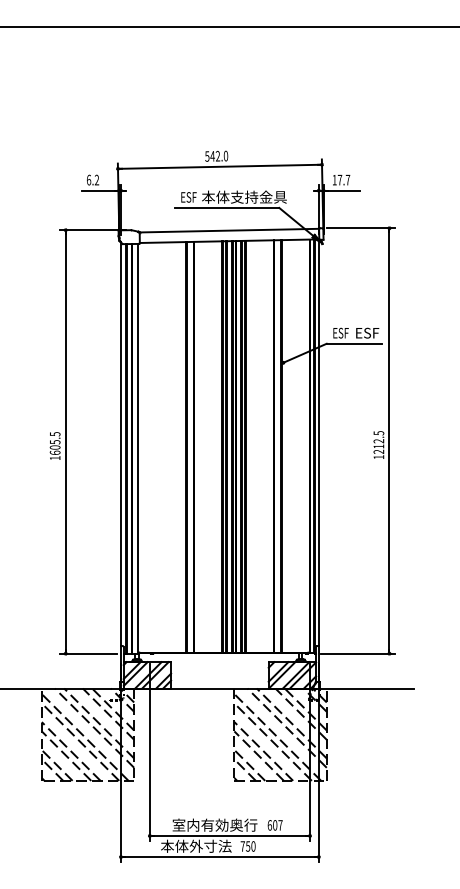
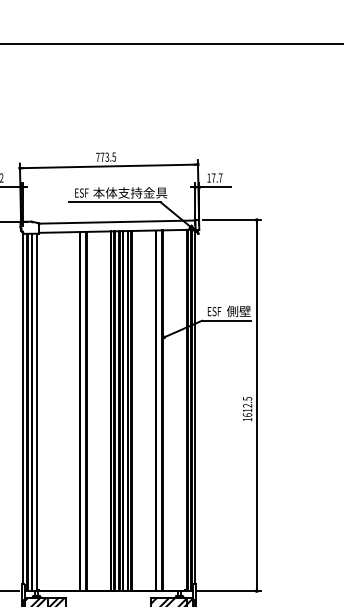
text: (216, 155) -> (105, 156), 542.0 -> 773.5
text: (368, 332) -> (238, 310), ESF -> 側壁
text: (378, 451) -> (247, 414), 1212.5 -> 1612.5

